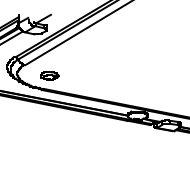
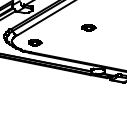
part: (124, 54) -> (88, 27), added

